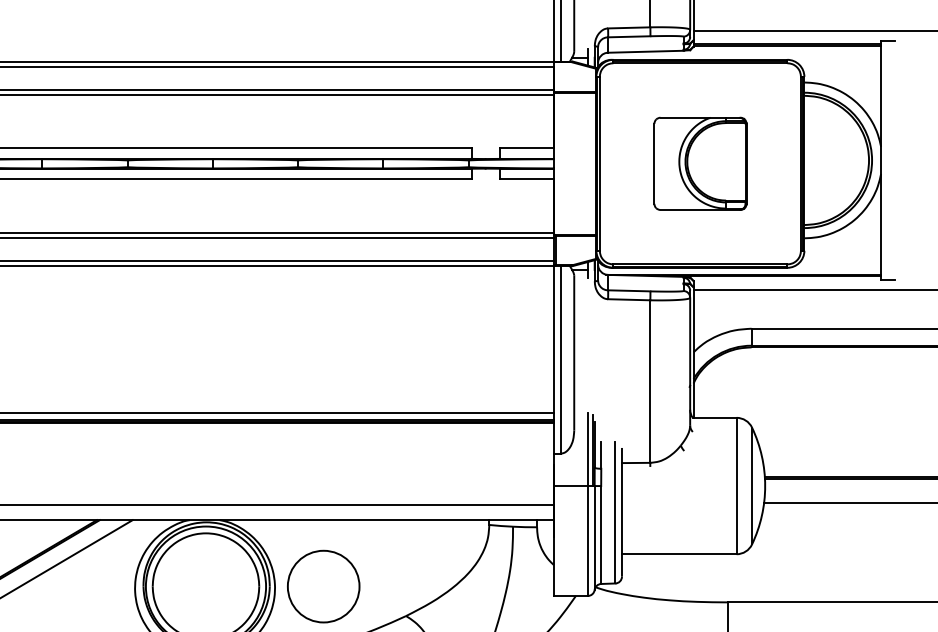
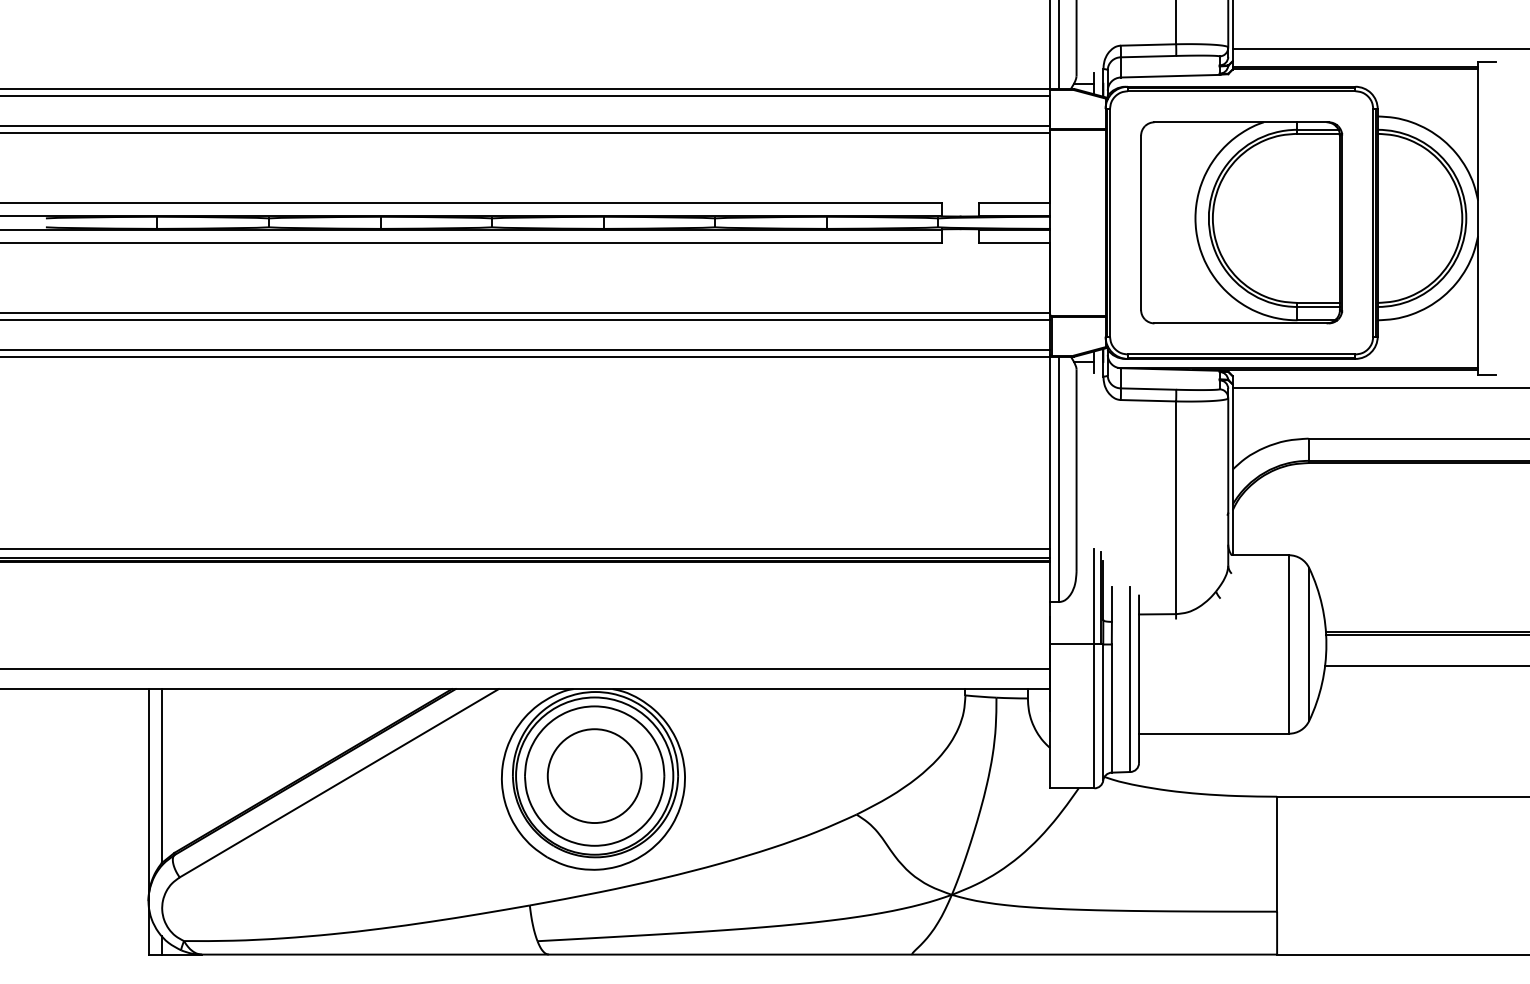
part: (700, 163) -> (1241, 222), size x1.67
circle: (323, 586) -> (594, 775), moved

